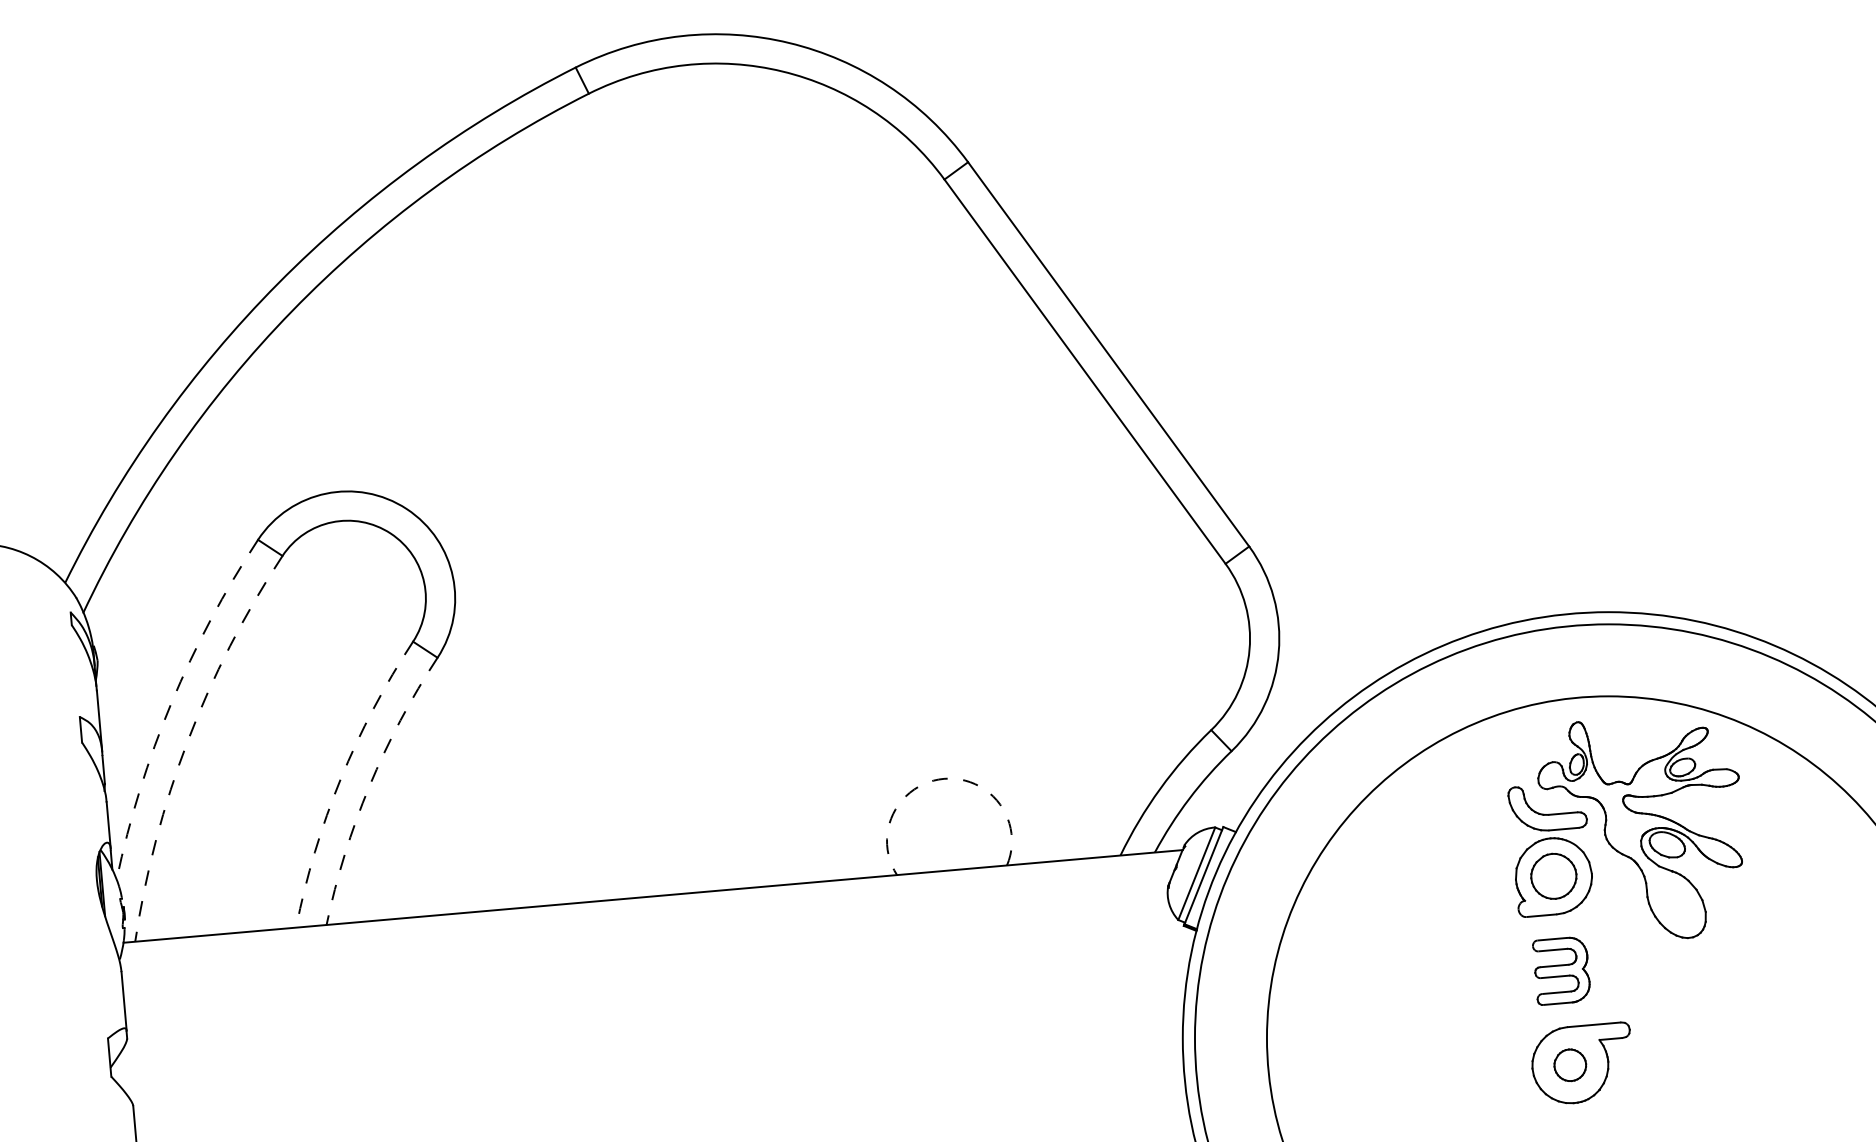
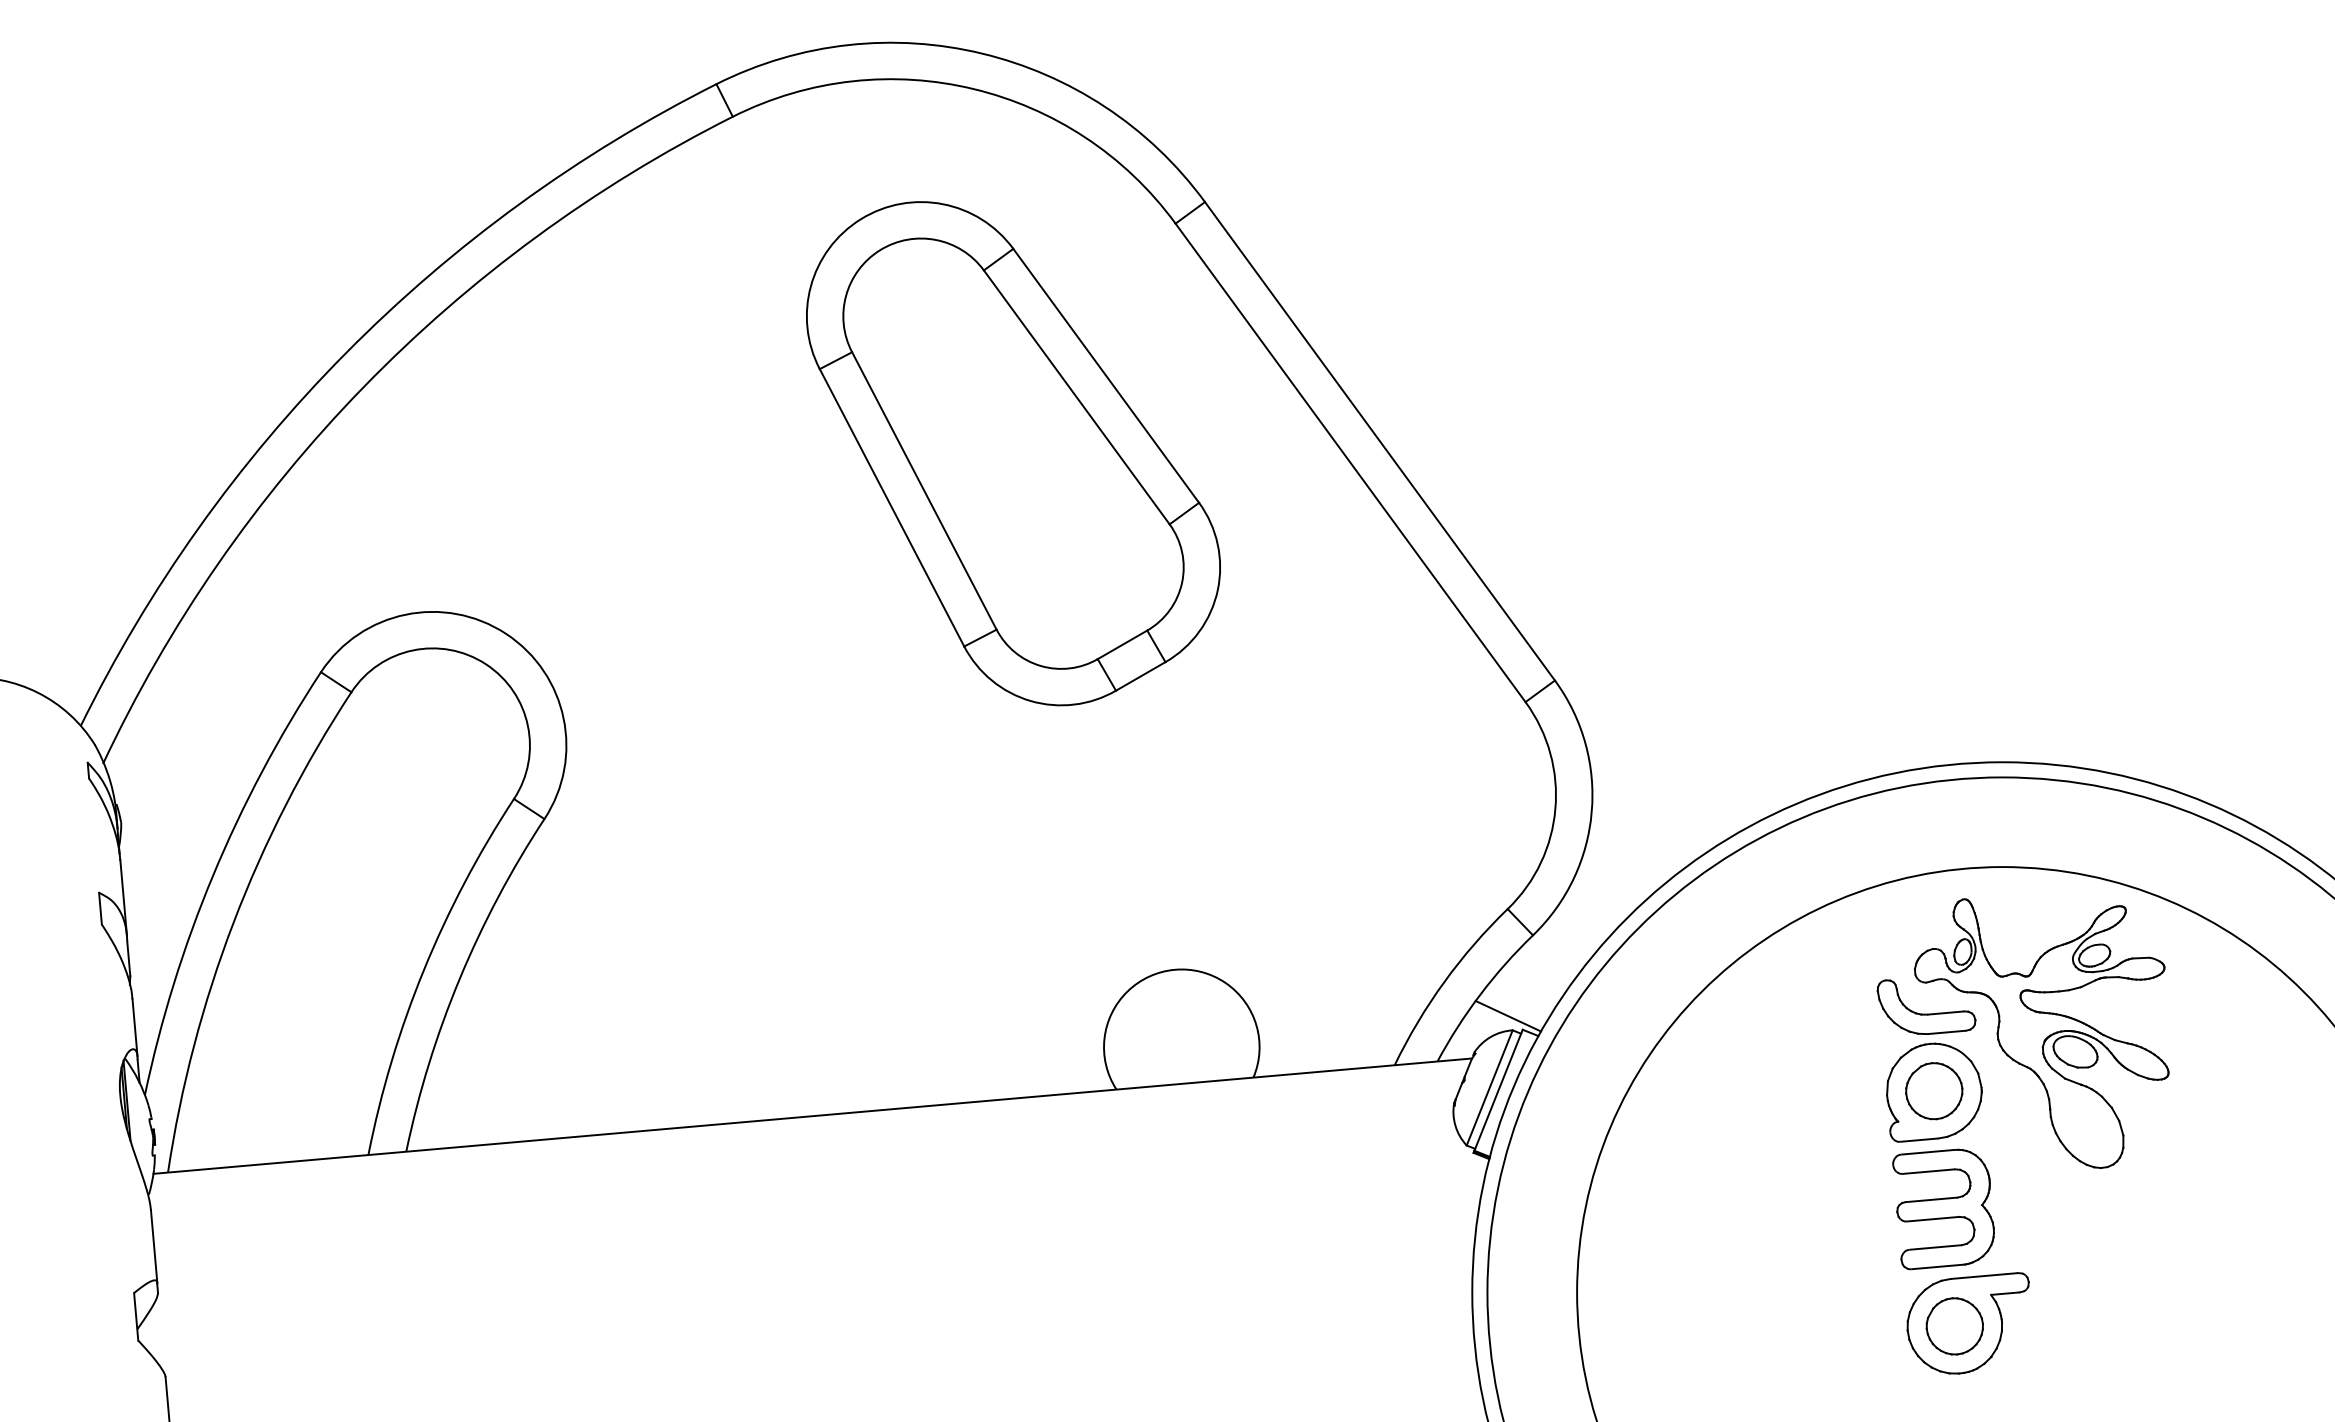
part: (814, 364) -> (1013, 453), added
arc: (171, 703) -> (213, 875), dashed -> solid
arc: (187, 740) -> (233, 922), dashed -> solid
arc: (340, 778) -> (423, 969), dashed -> solid
arc: (944, 778) -> (1175, 969), dashed -> solid
arc: (369, 785) -> (459, 978), dashed -> solid
line: (1211, 815) -> (1508, 1015), added
part: (1561, 971) -> (1943, 1209), size x1.43
part: (1570, 1065) -> (1954, 1326), size x1.43

